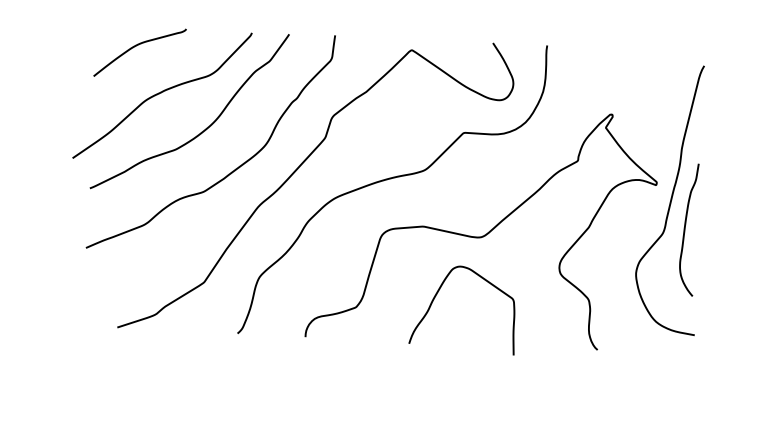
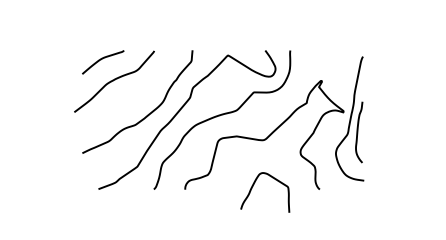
curve: (204, 127) -> (134, 95), removed
curve: (438, 294) -> (253, 186), moved

